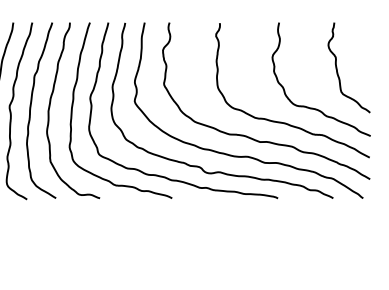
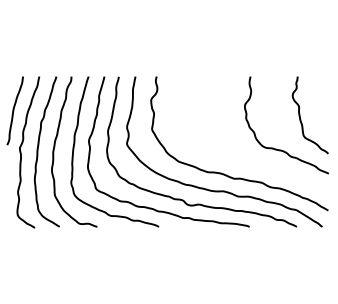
curve: (284, 121) -> (255, 161), removed

